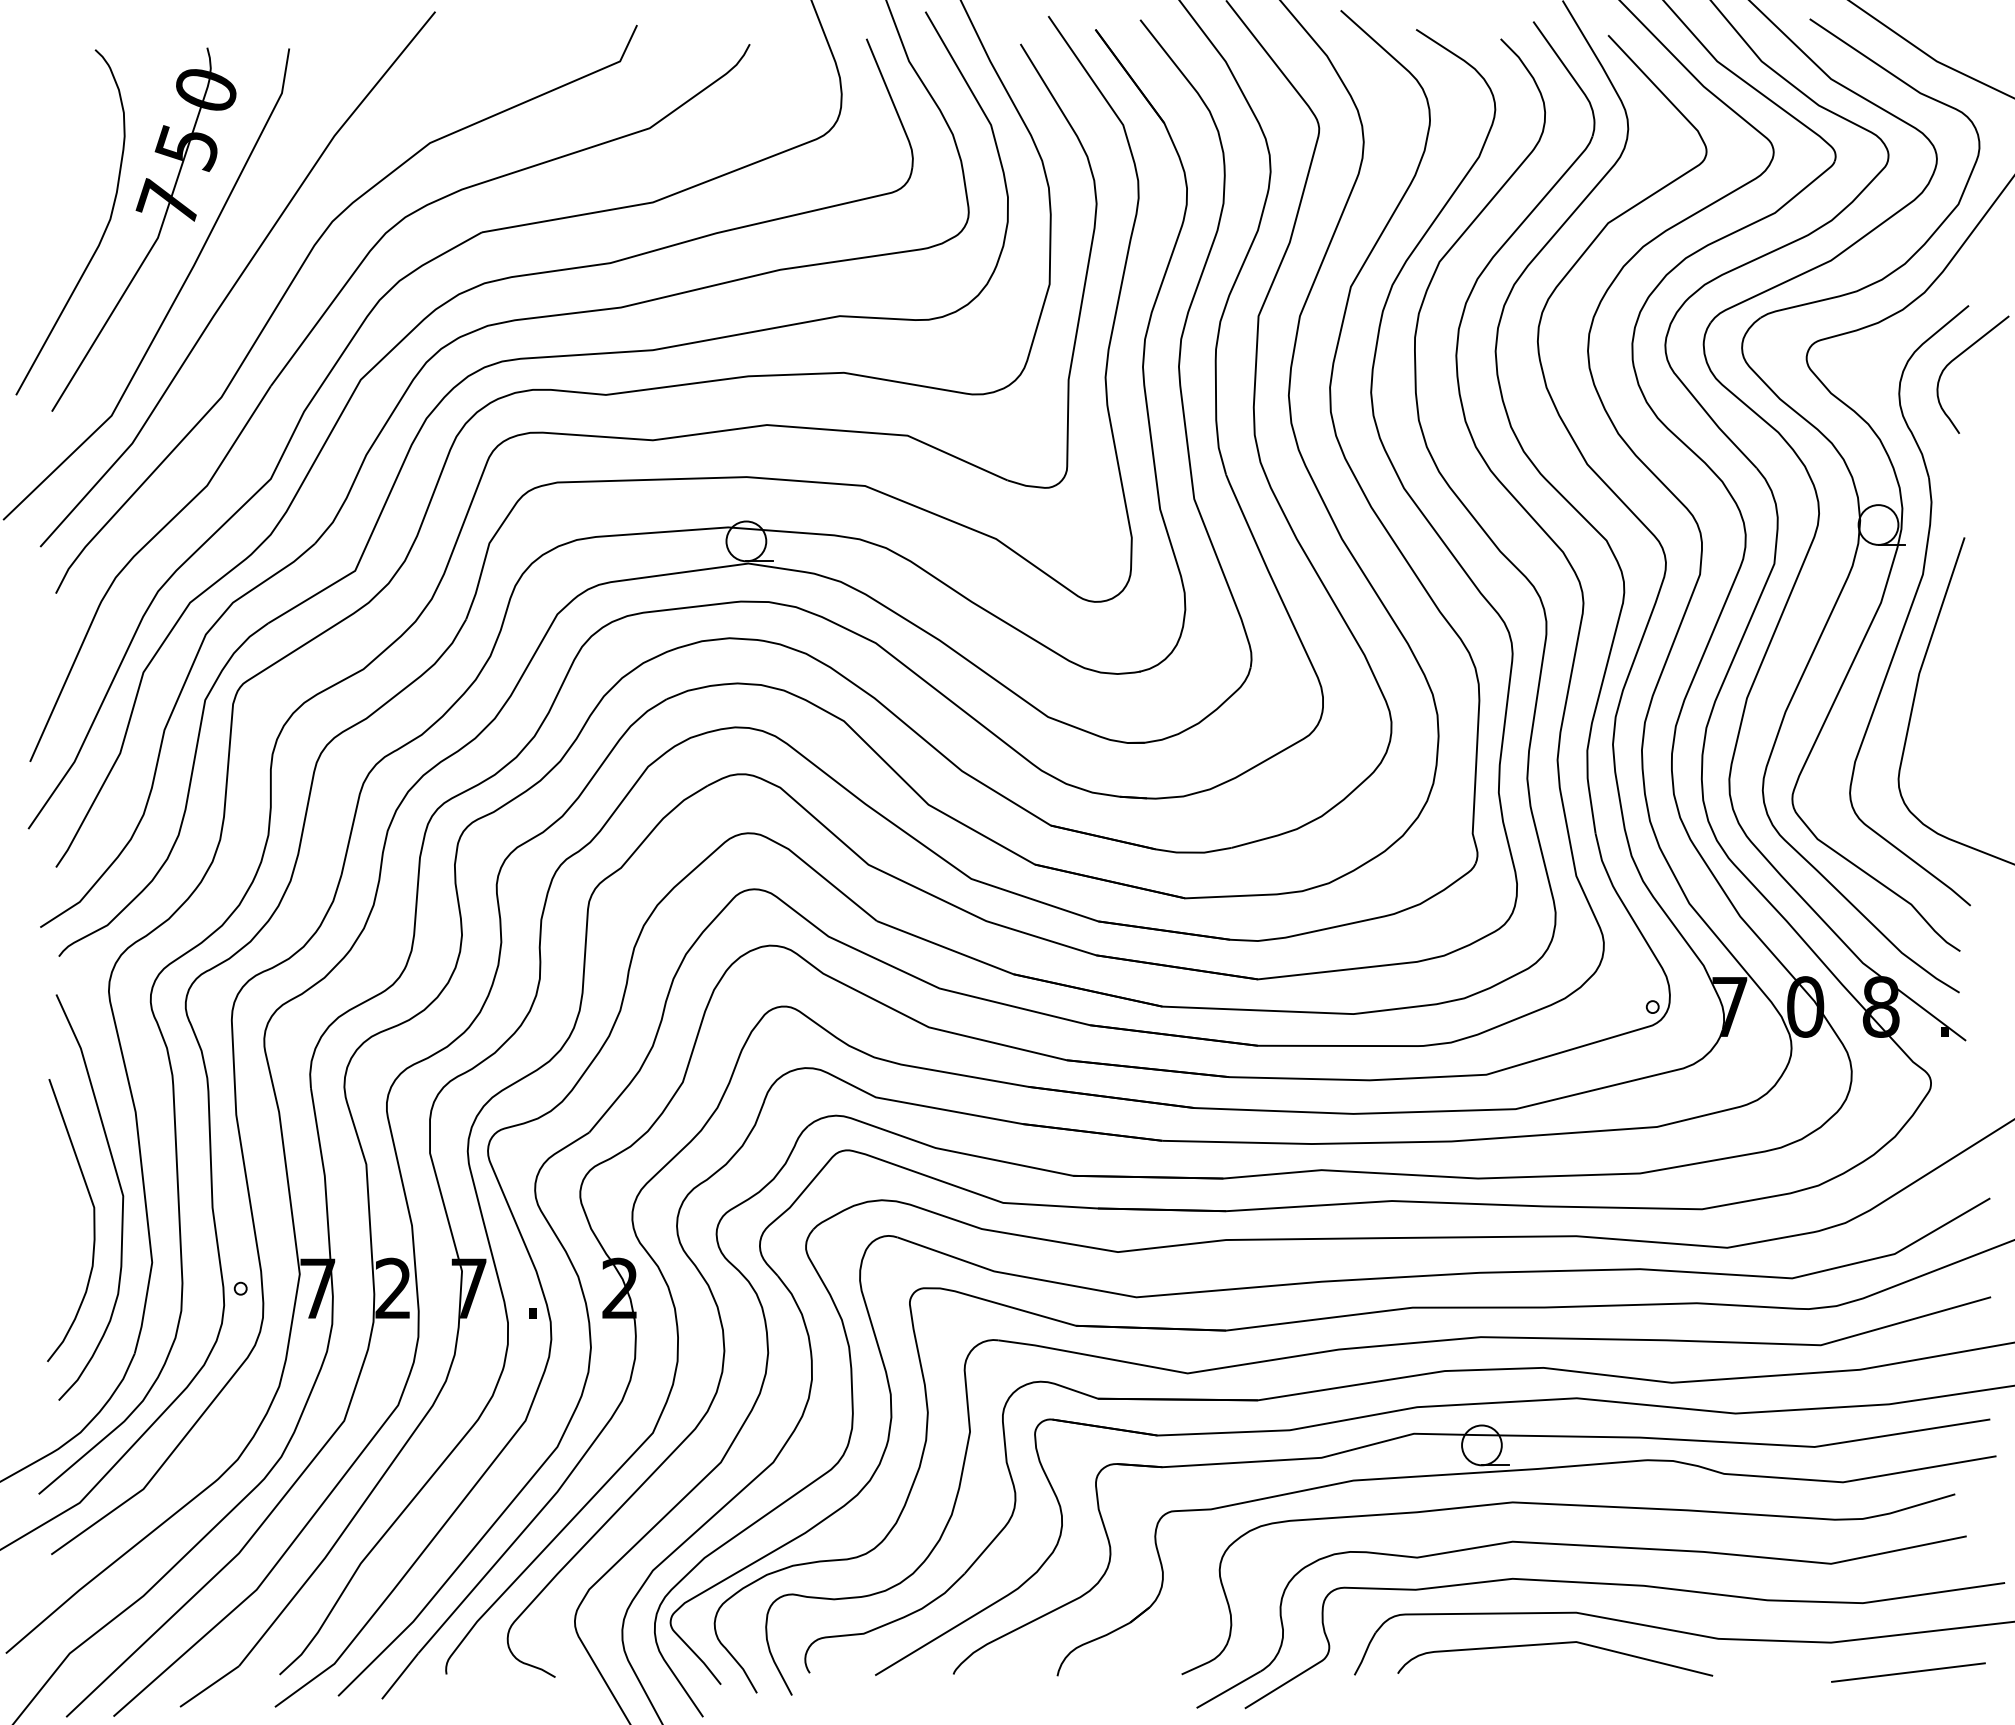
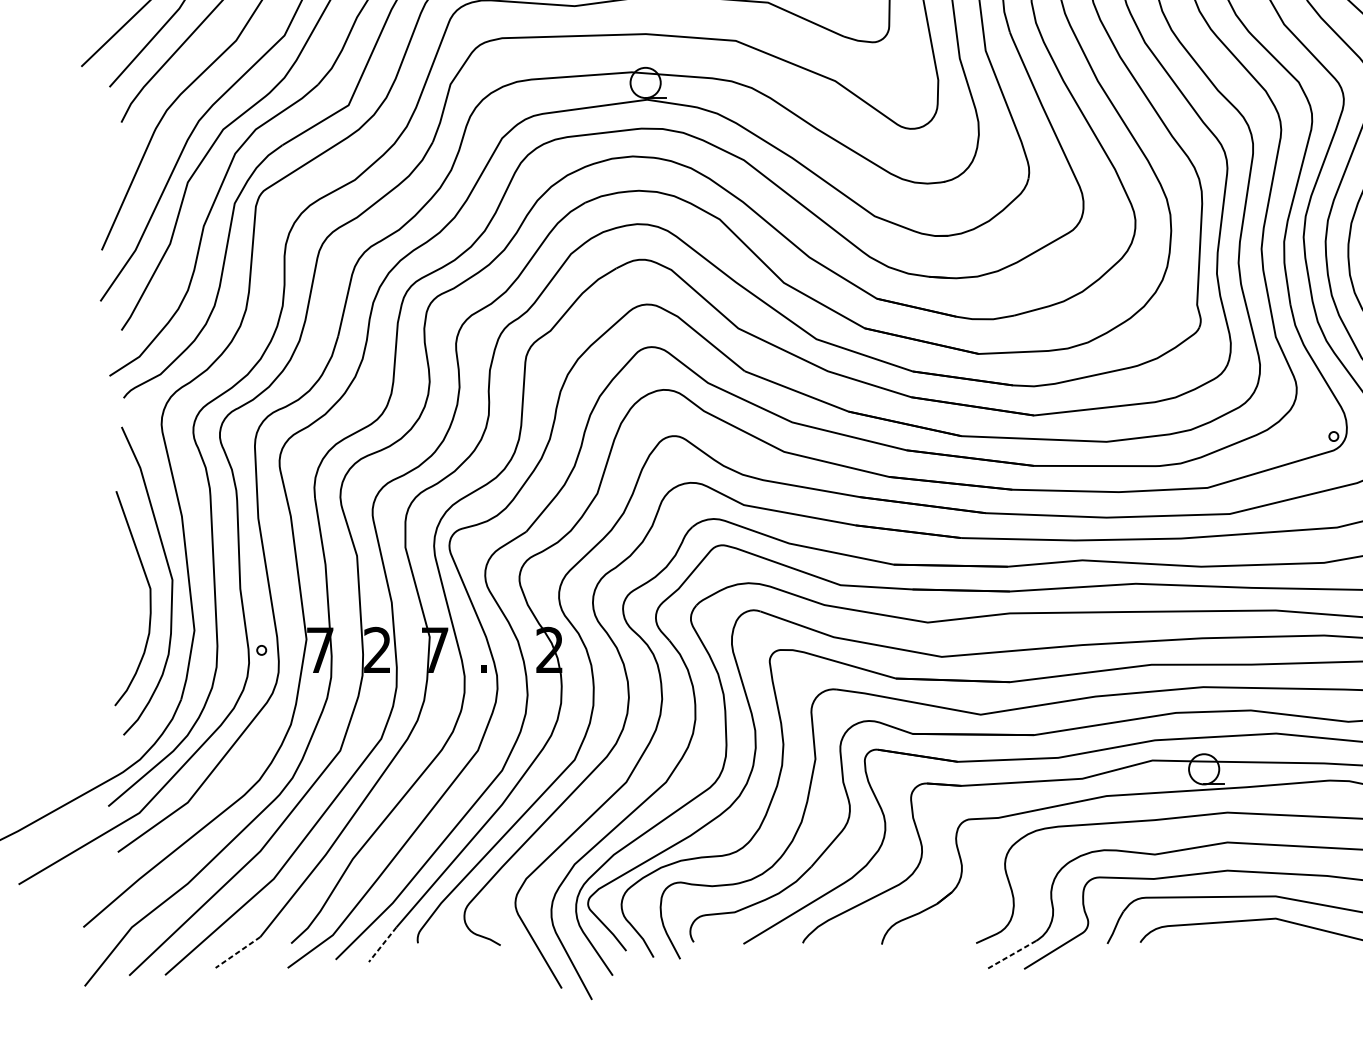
line: (399, 1676) -> (382, 944), solid -> dashed
line: (209, 1686) -> (237, 952), solid -> dashed
line: (1228, 1689) -> (1011, 954), solid -> dashed

